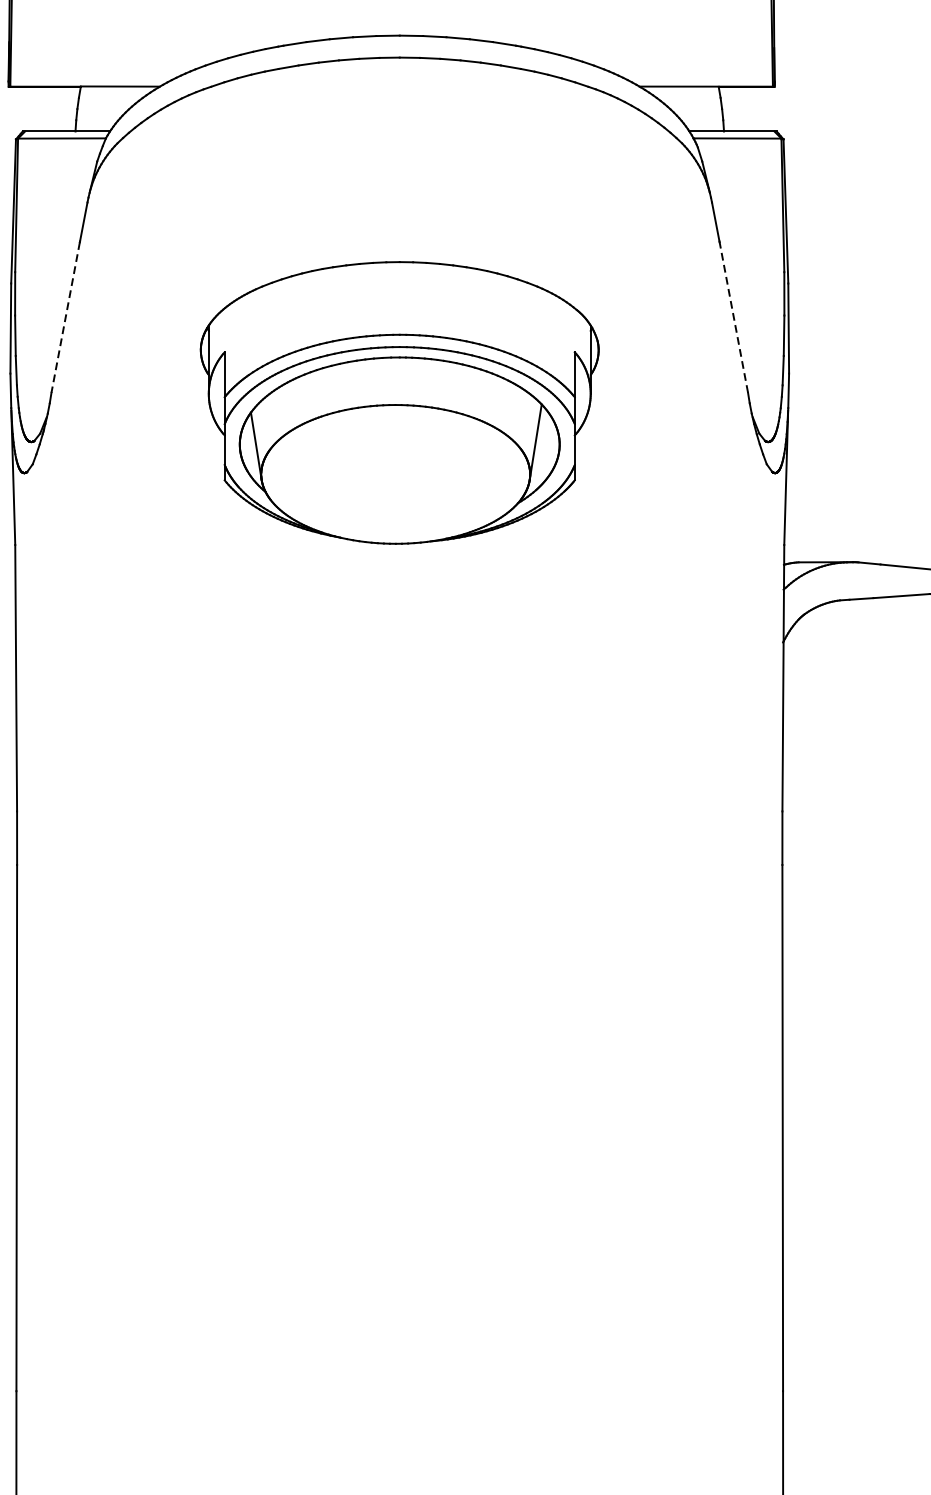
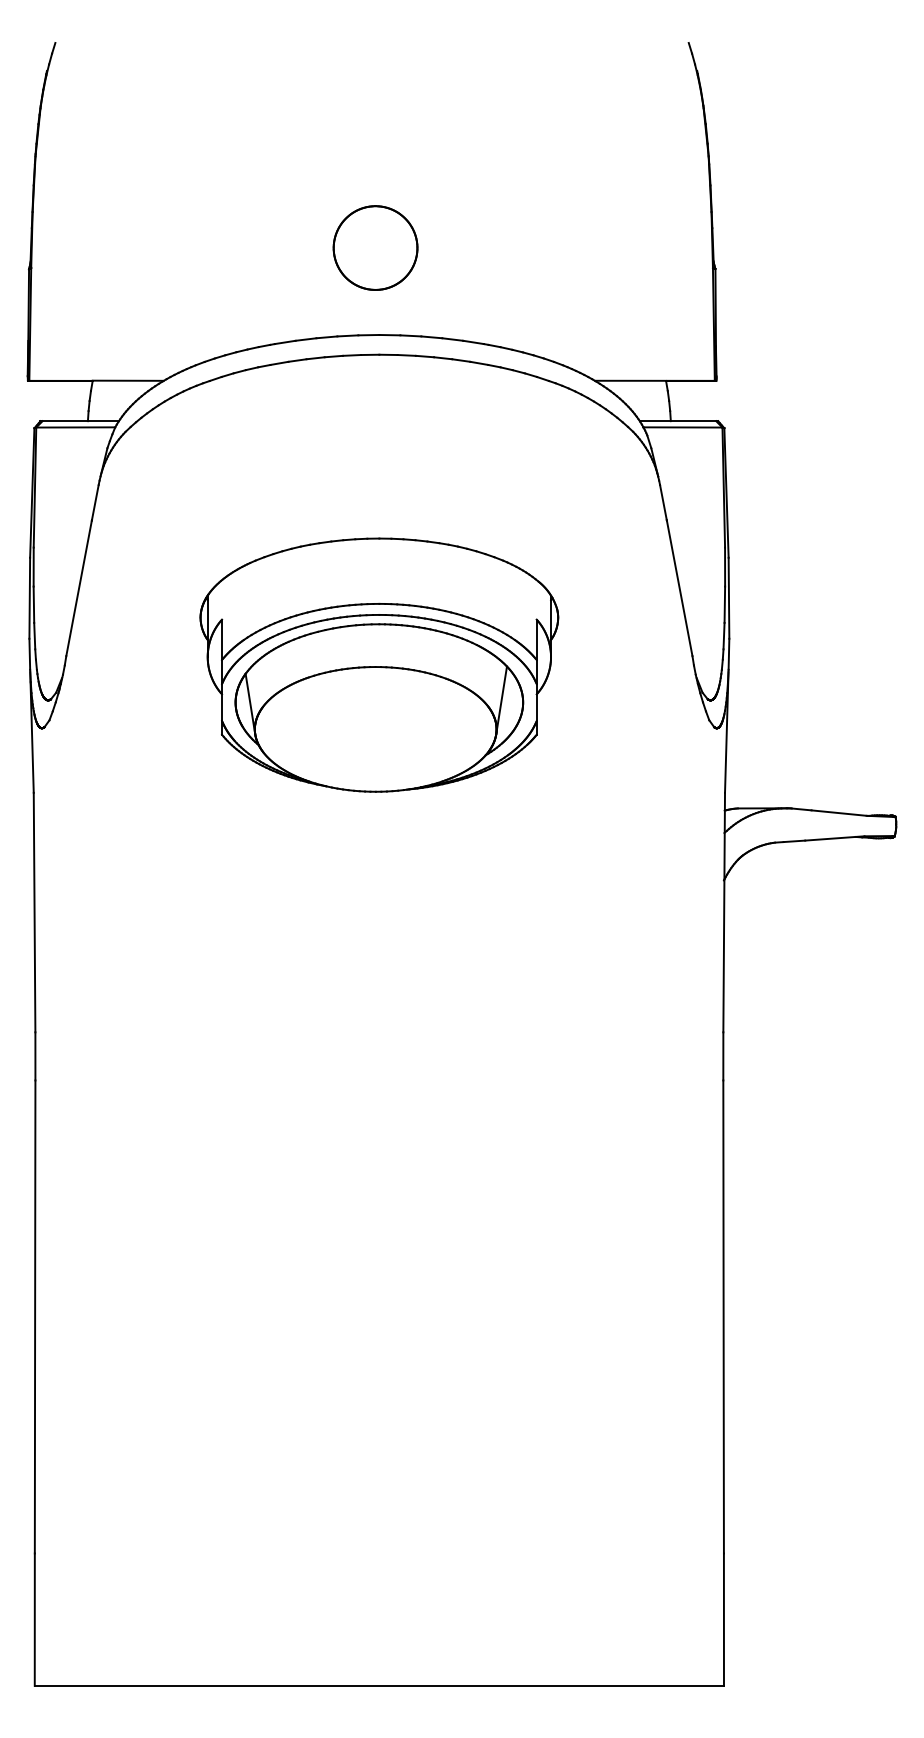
line: (66, 317) -> (79, 588), dashed -> solid
line: (733, 317) -> (679, 588), dashed -> solid

